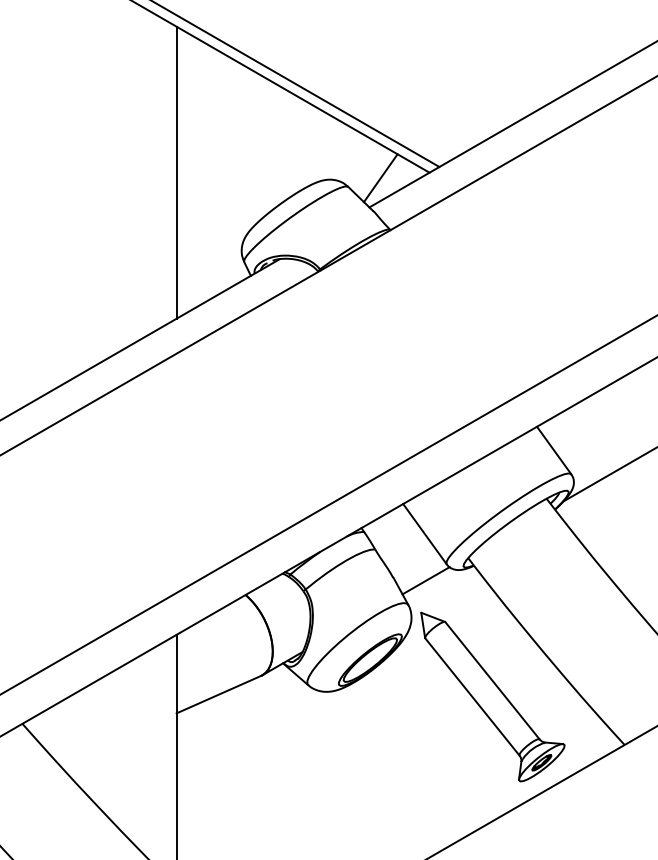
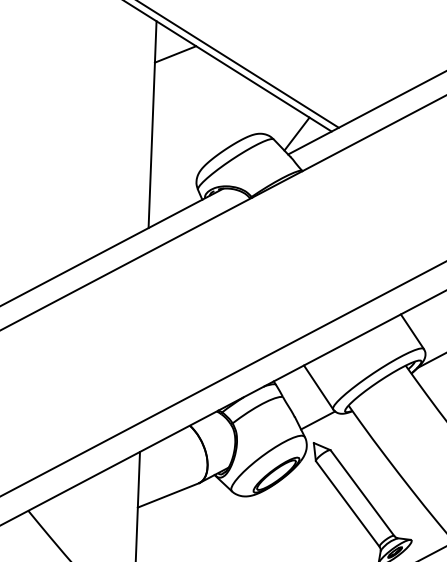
line: (204, 72) -> (175, 54), added

